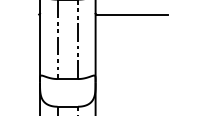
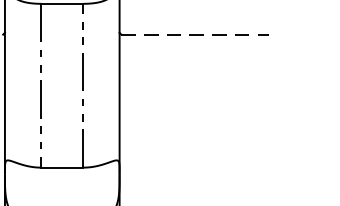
line: (132, 14) -> (195, 34), solid -> dashed

